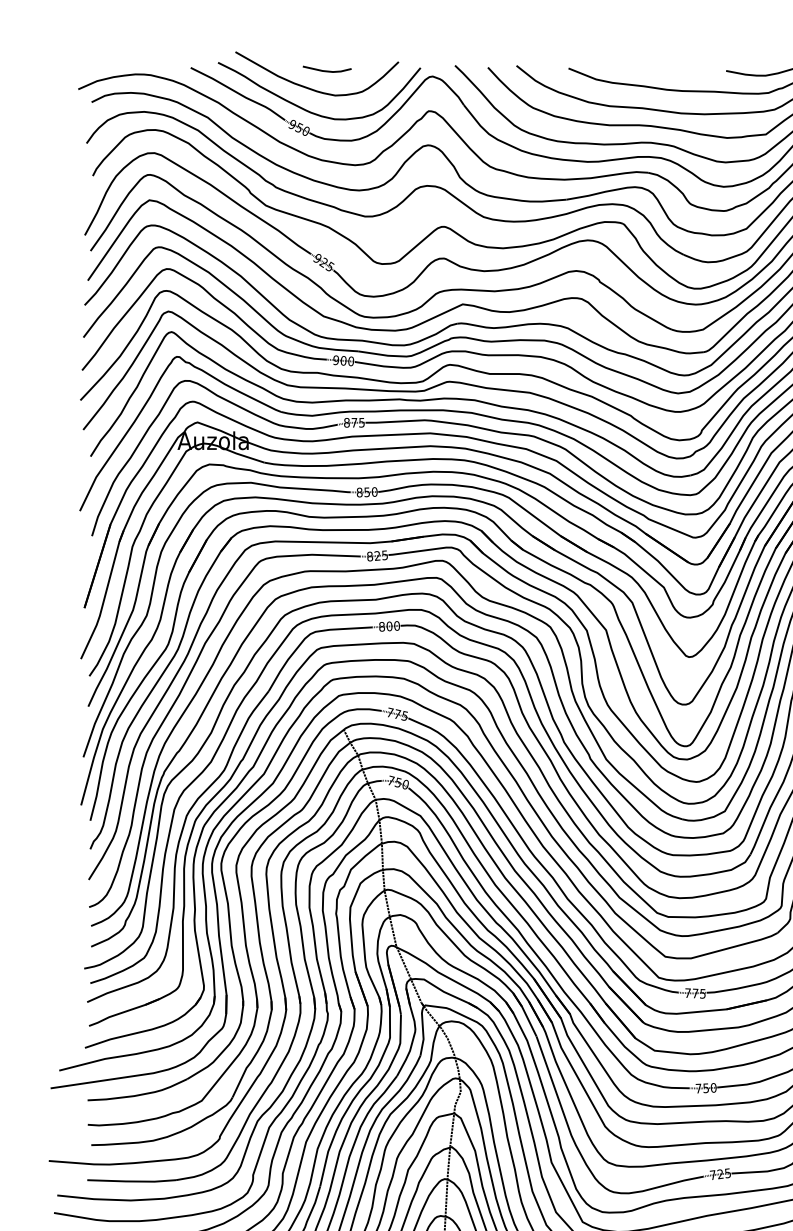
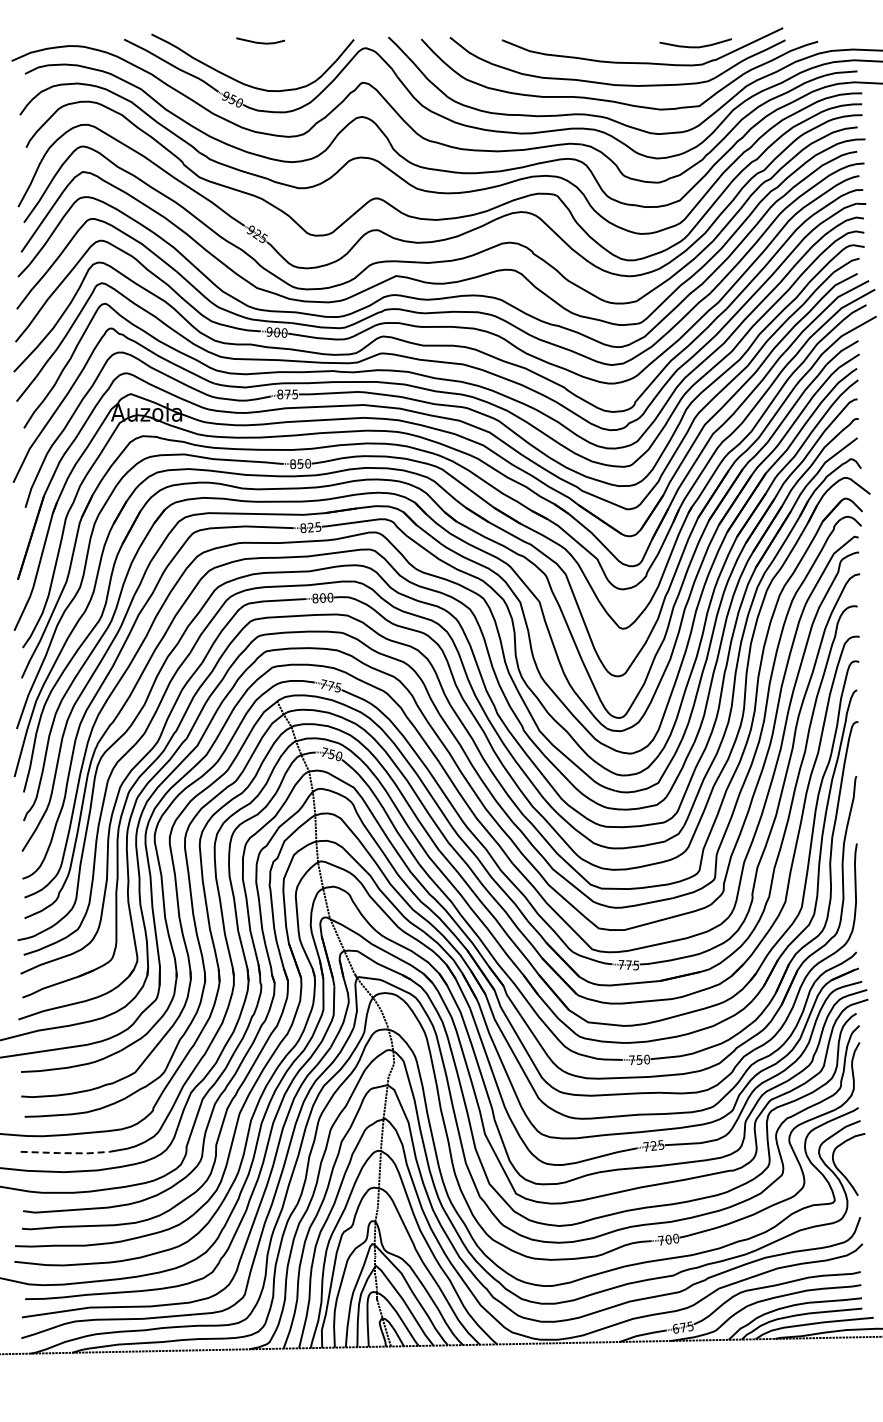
curve: (313, 88) -> (246, 60), removed
line: (132, 1181) -> (65, 1153), solid -> dashed

